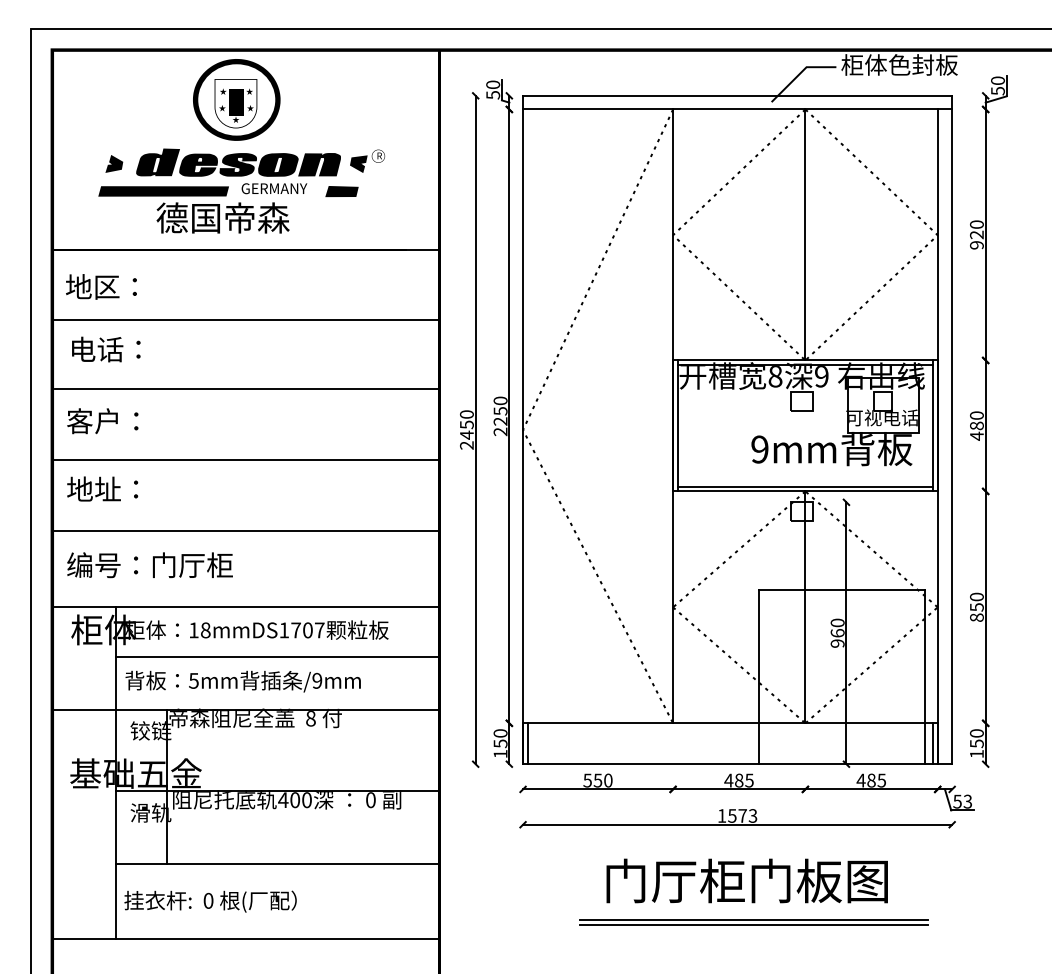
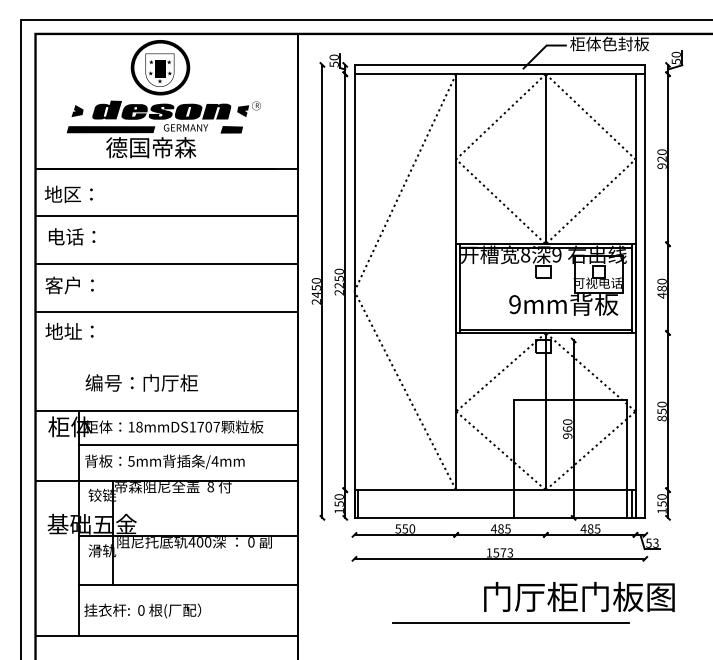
line: (245, 532) -> (166, 360), removed
text: (149, 564) -> (141, 382), moved
text: (316, 681) -> (214, 461), /9mm -> /4mm
text: (747, 880) -> (579, 596), moved
line: (753, 926) -> (510, 627), removed

